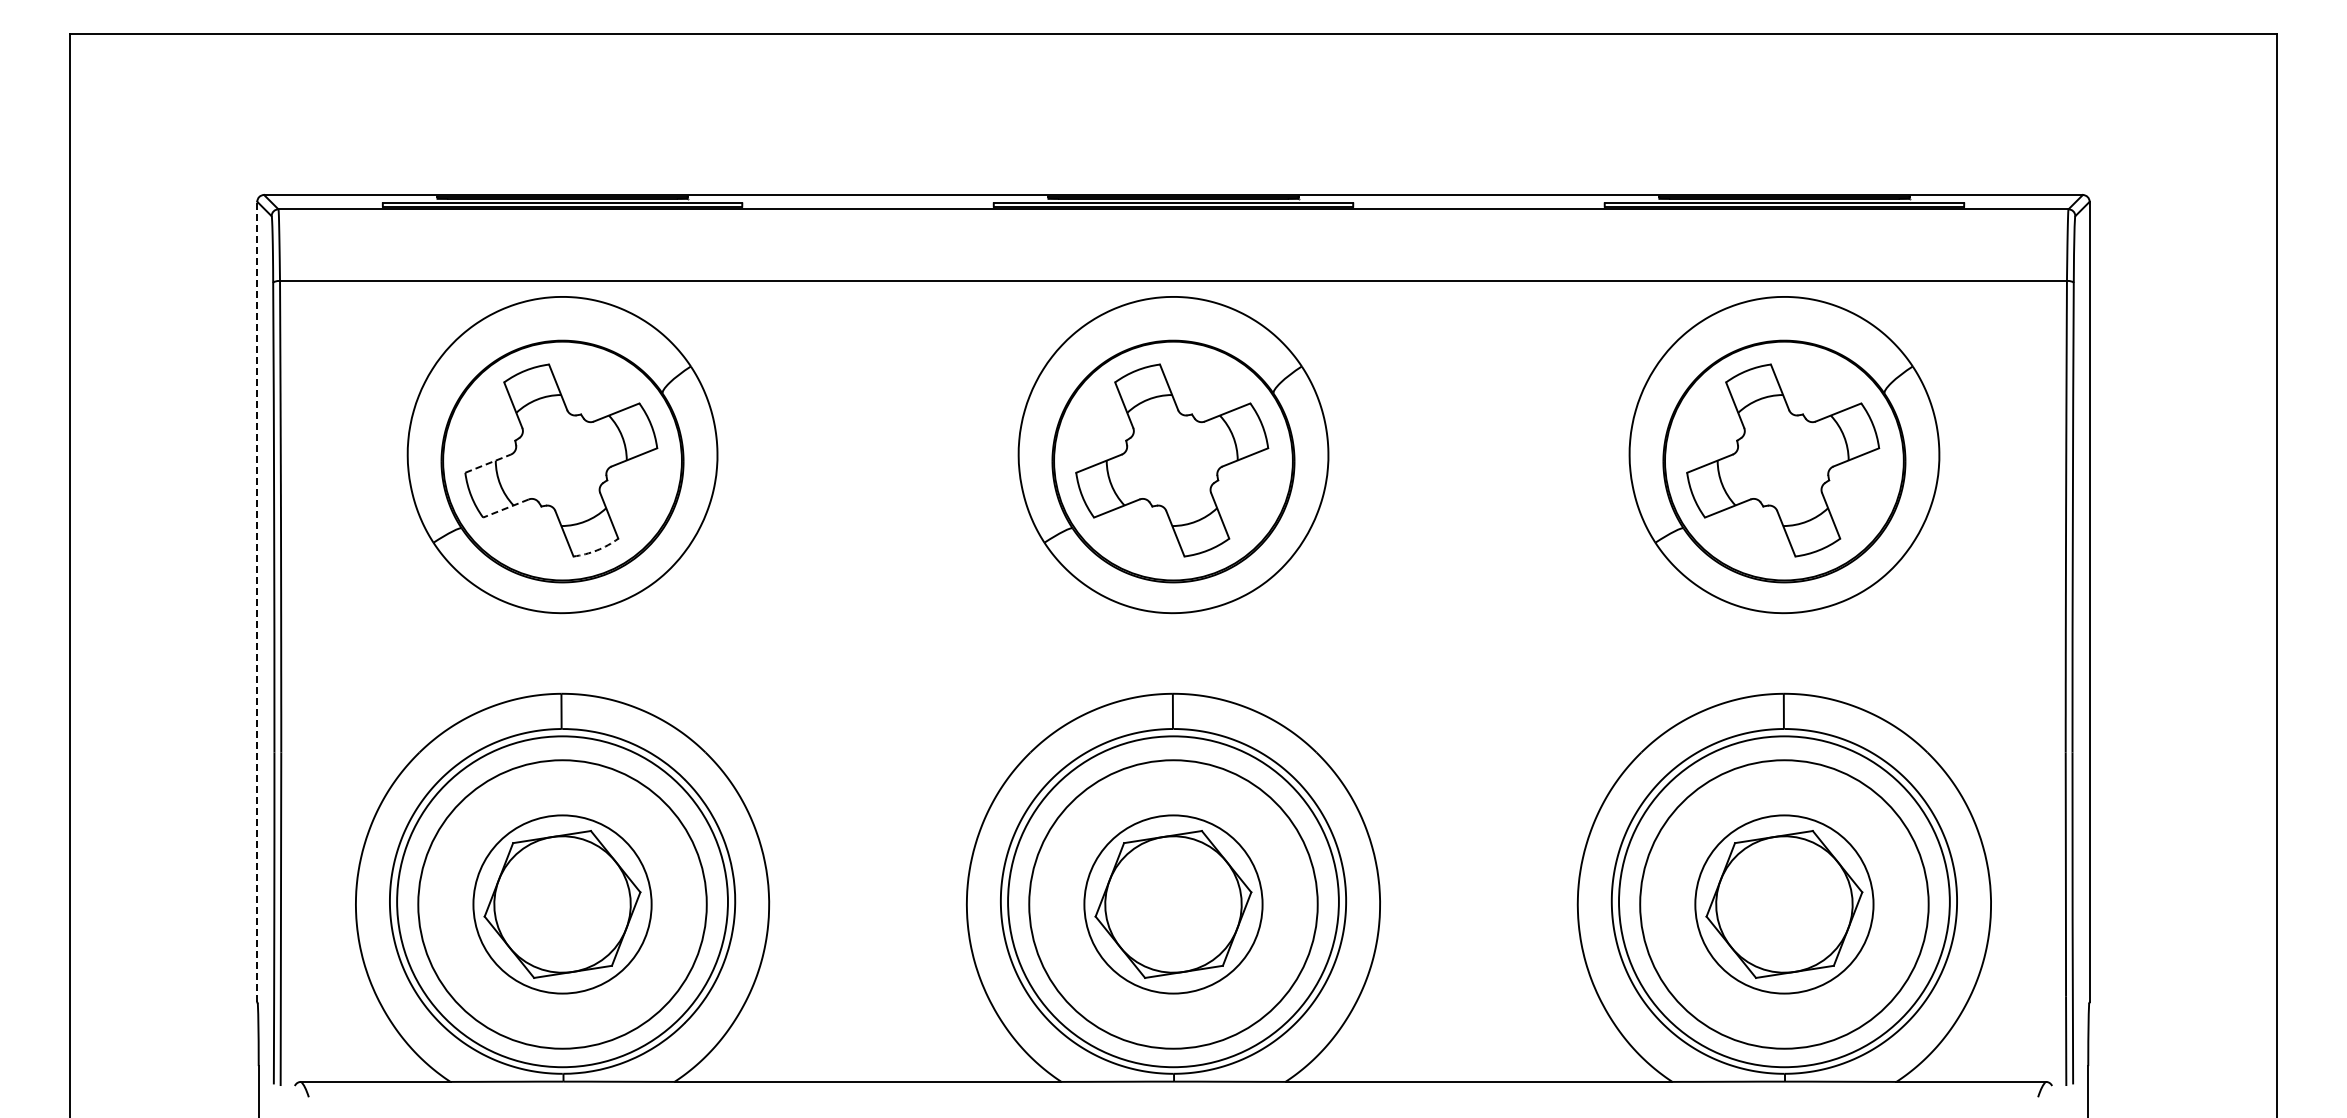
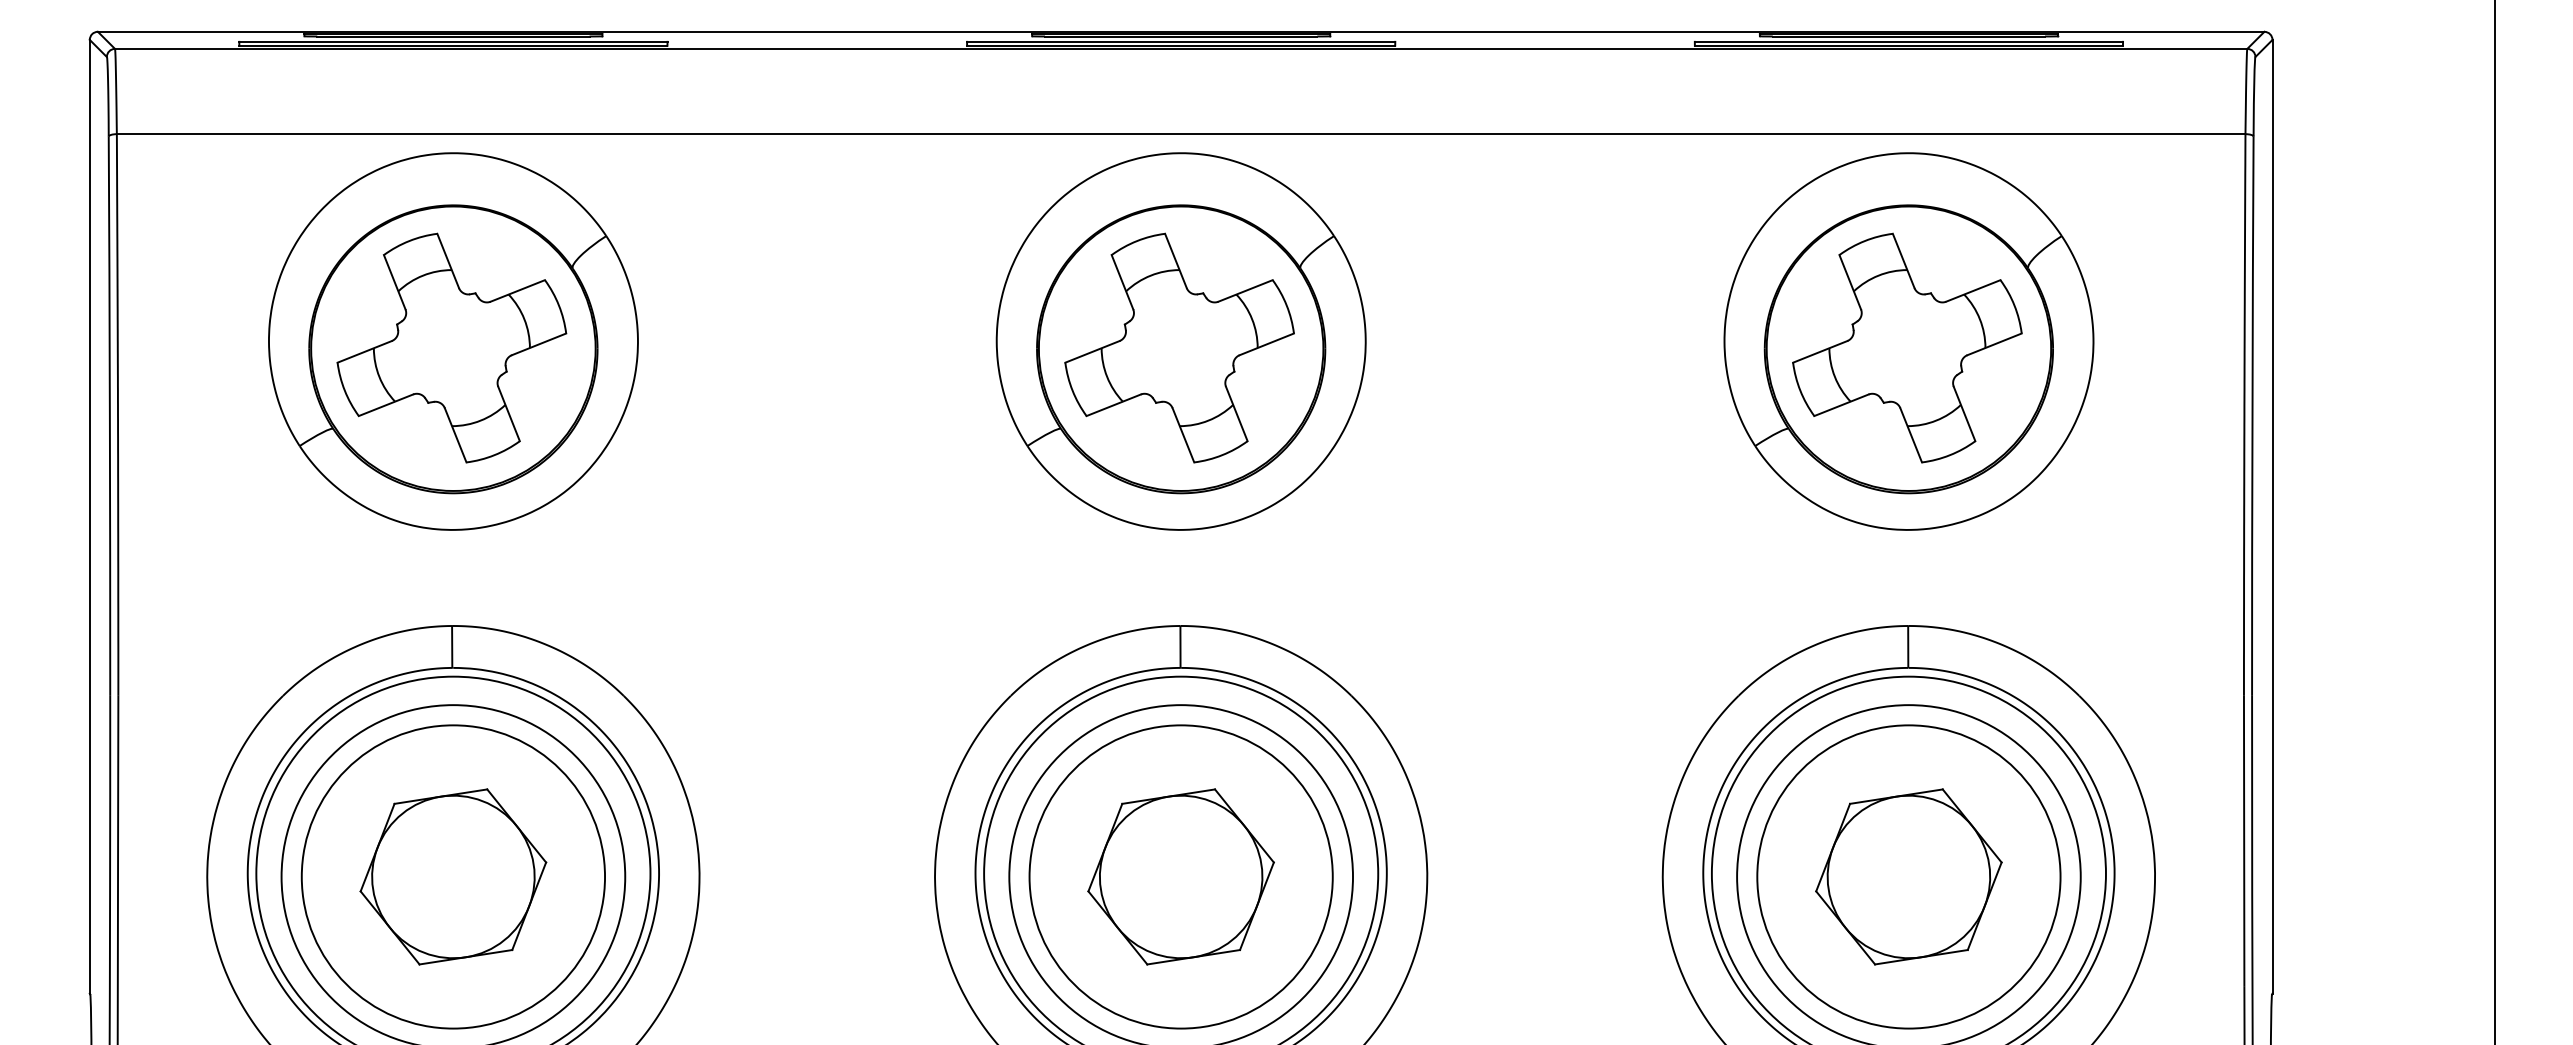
line: (488, 463) -> (365, 351), dashed -> solid
line: (505, 508) -> (385, 405), dashed -> solid
arc: (597, 550) -> (495, 455), dashed -> solid
line: (257, 601) -> (90, 516), dashed -> solid
circle: (562, 904) -> (453, 876), size x1.43
circle: (1173, 904) -> (1181, 876), size x1.43
circle: (1784, 904) -> (1908, 876), size x1.43

